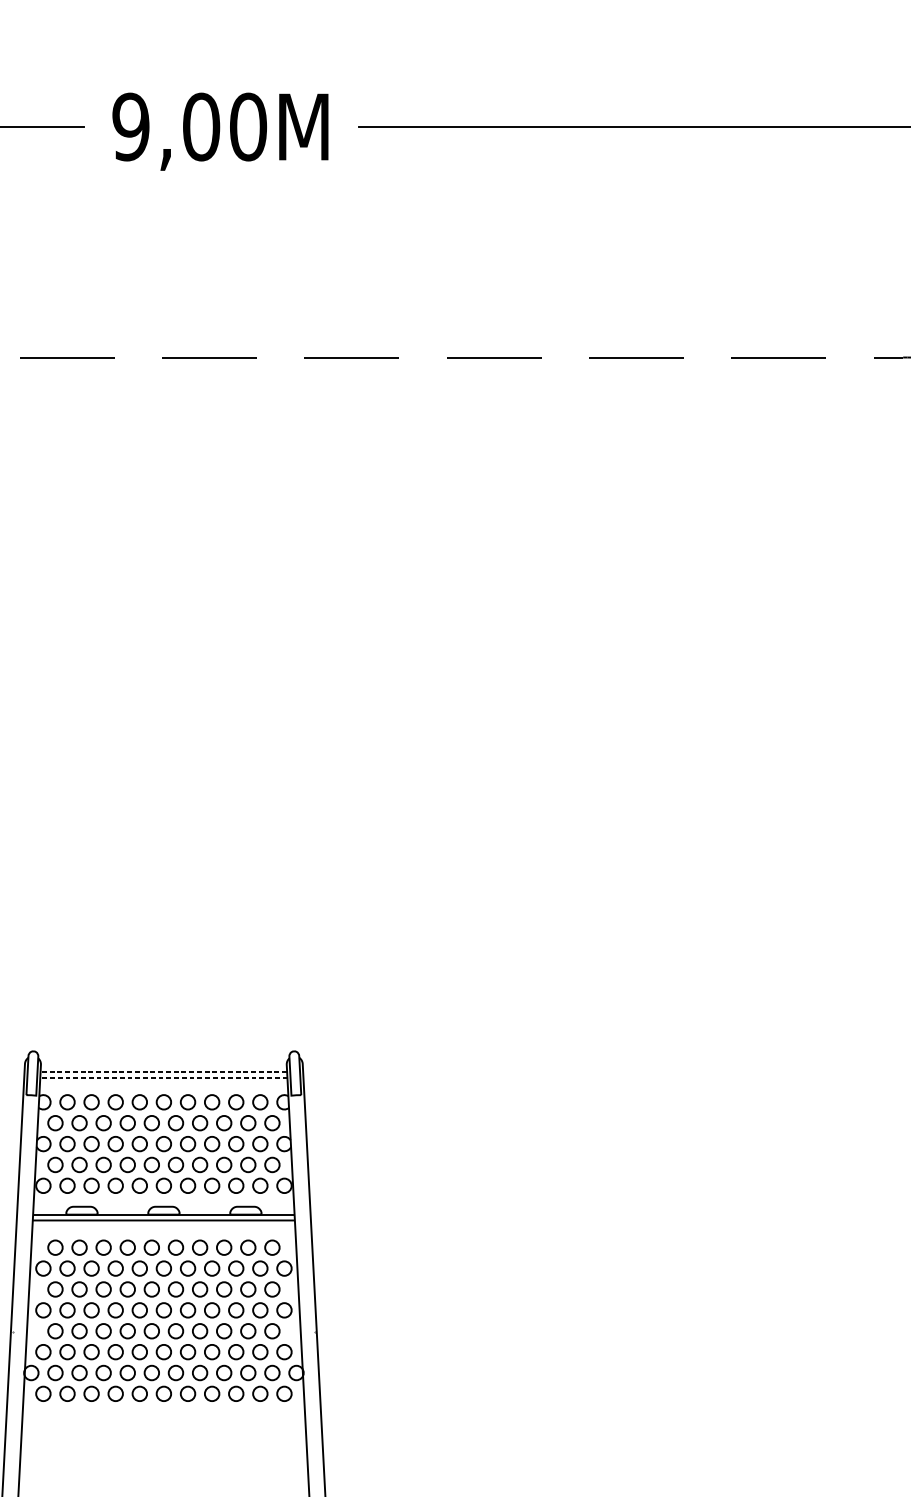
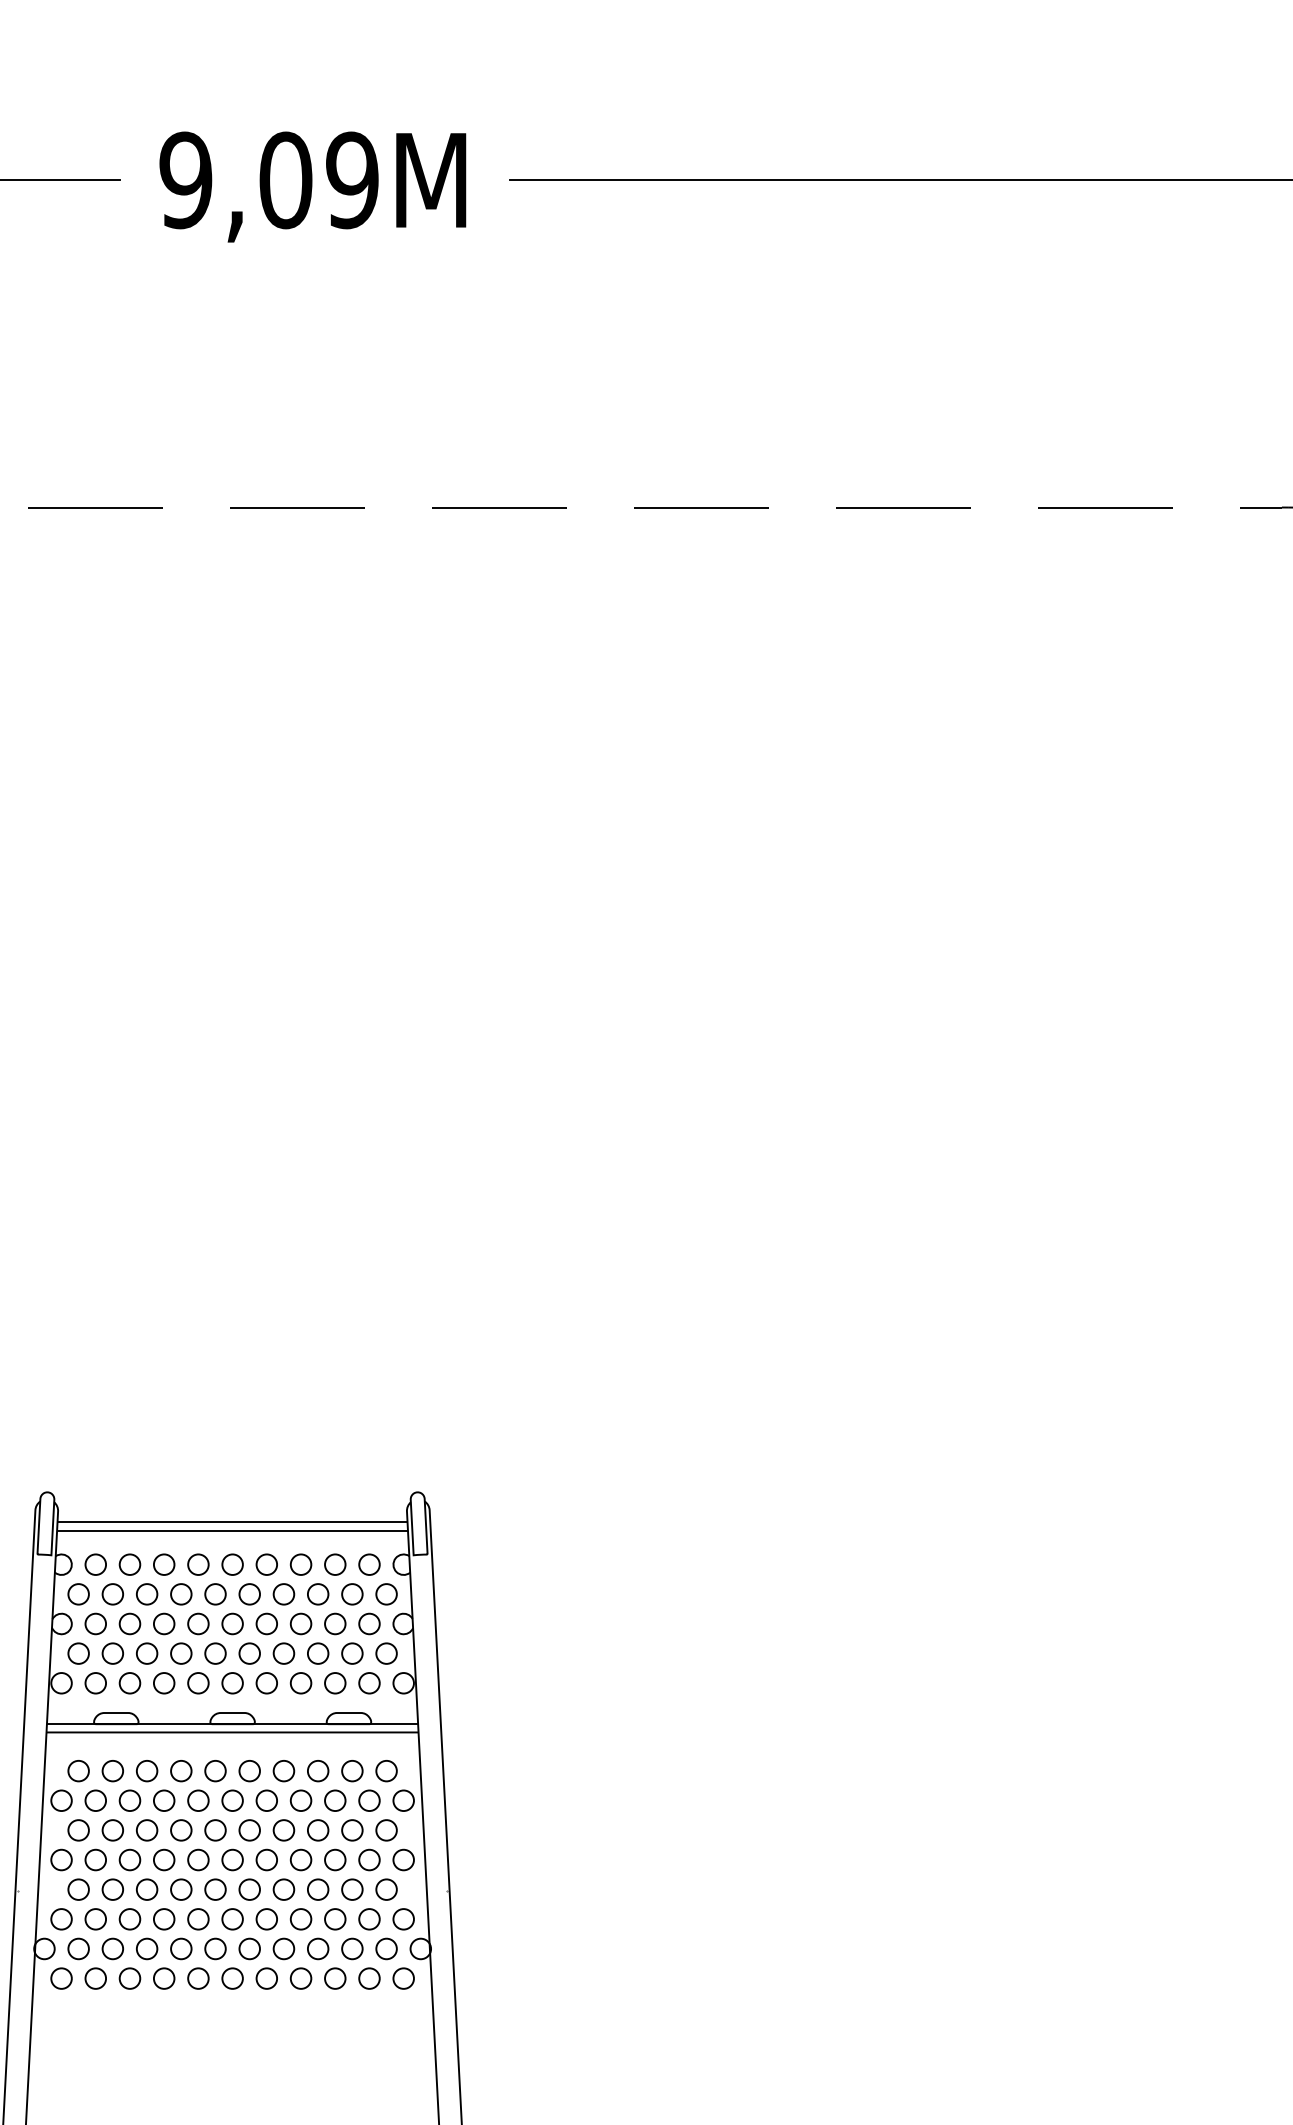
text: (248, 127) -> (352, 180), 9,00M -> 9,09M
line: (163, 1072) -> (232, 1522), dashed -> solid
line: (163, 1078) -> (232, 1530), dashed -> solid

